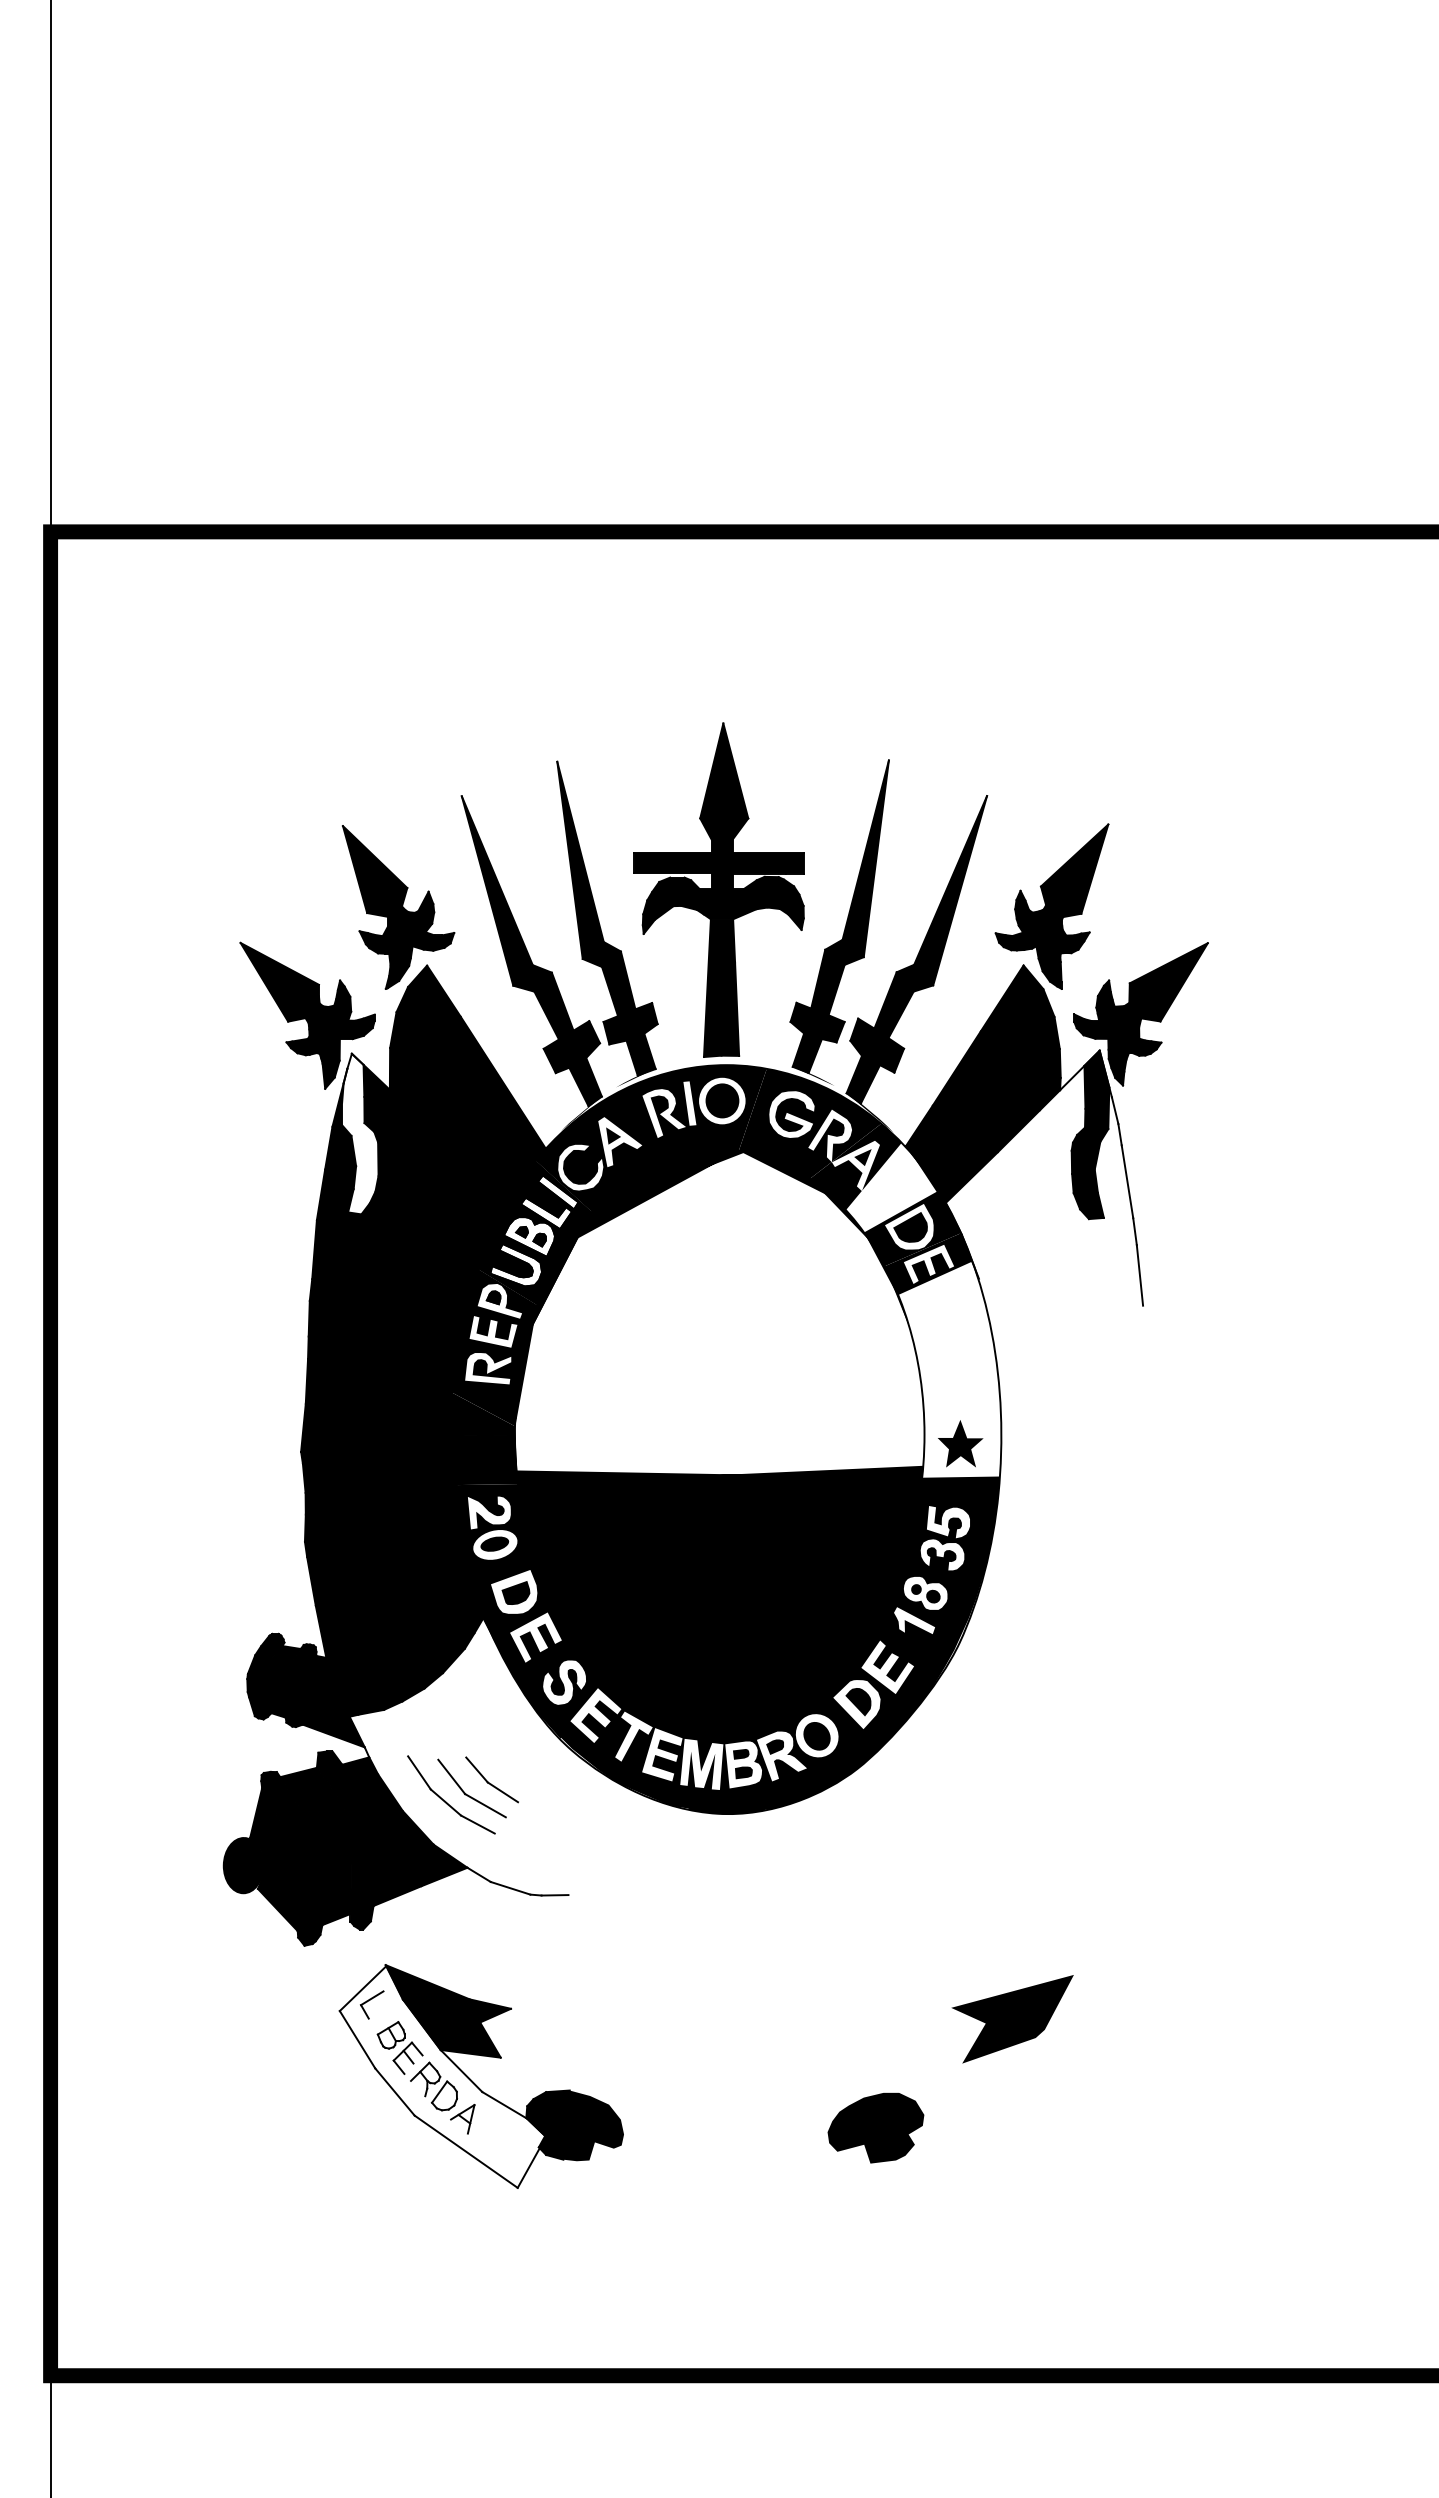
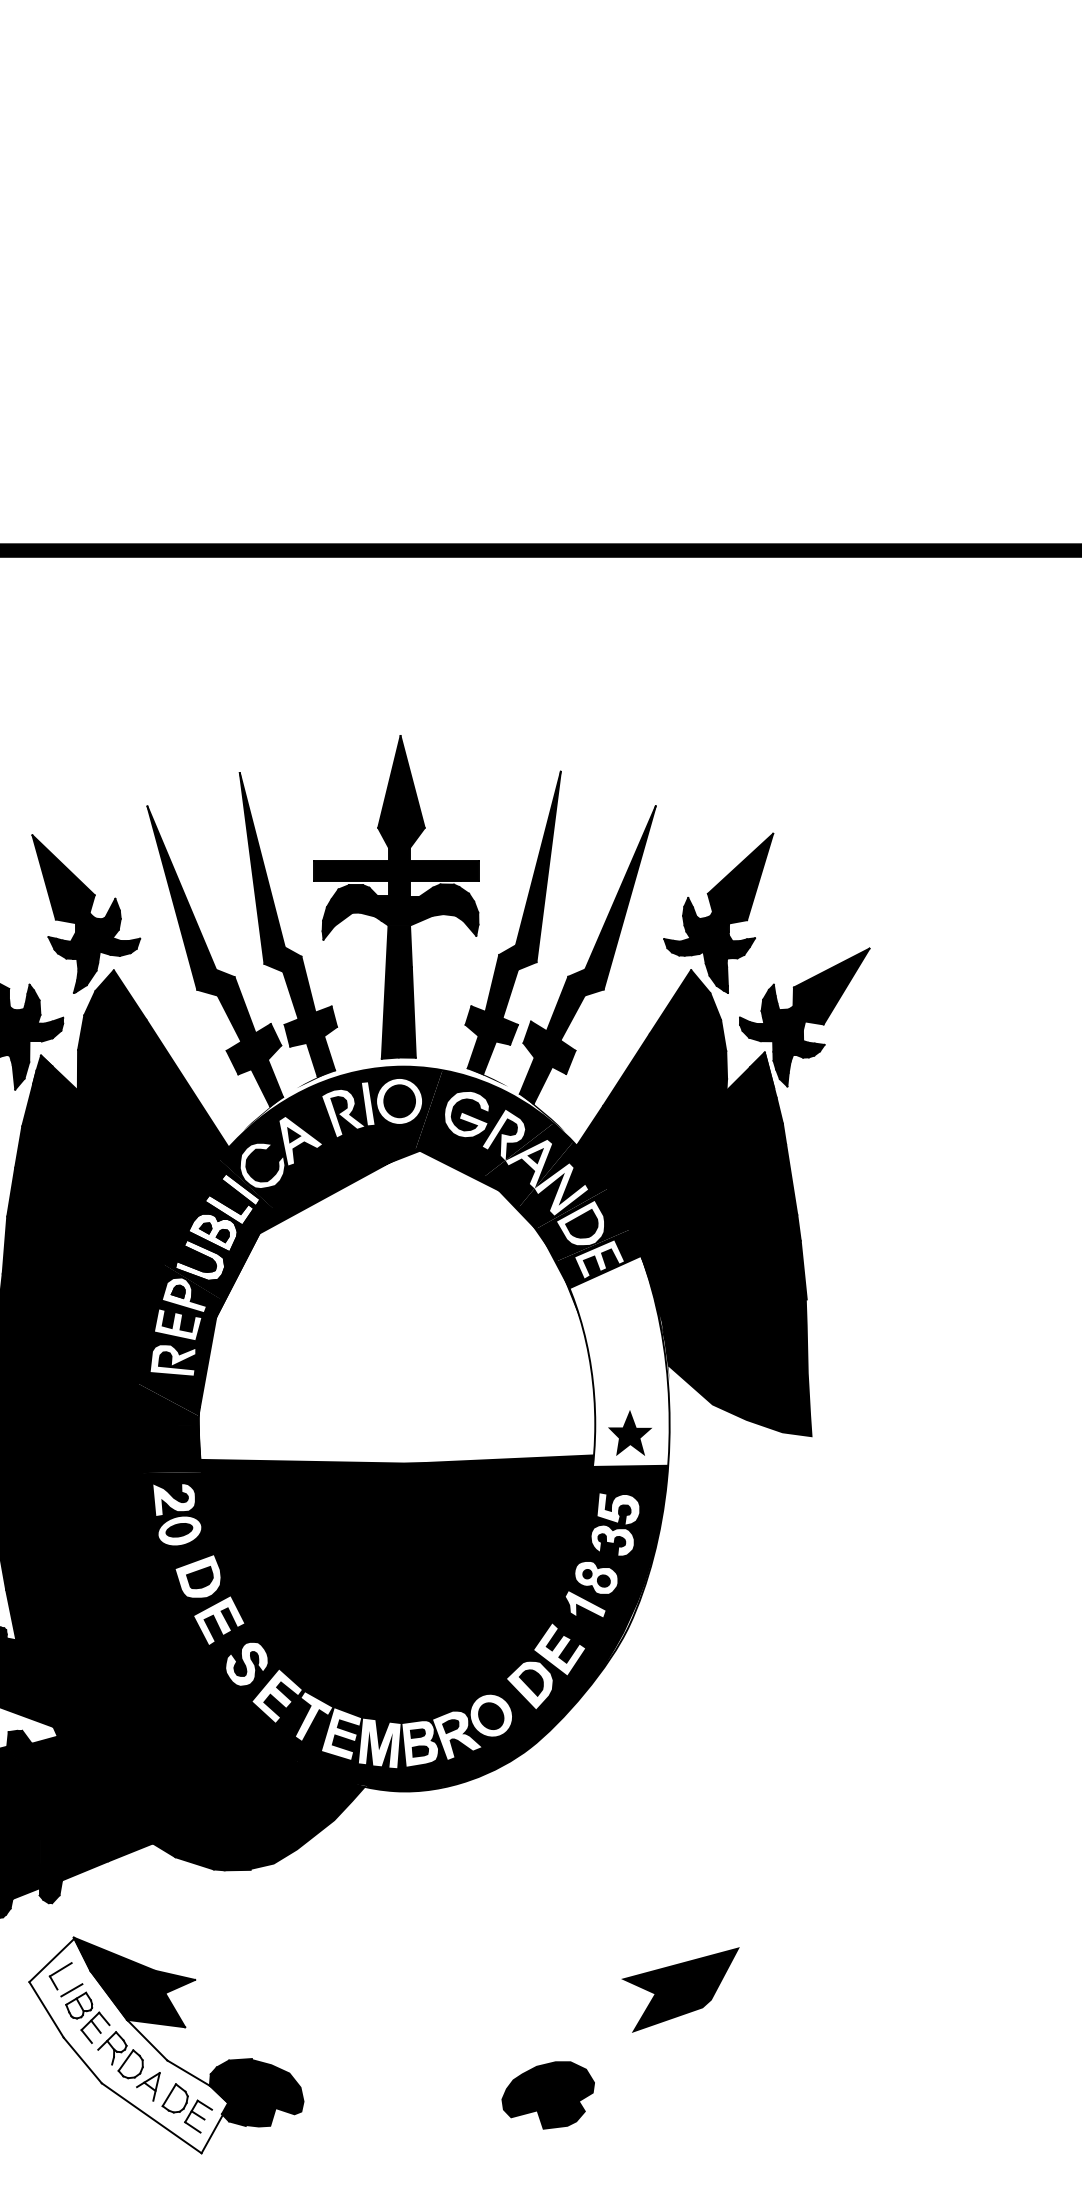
fill: (360, 1133) -> (49, 1132), added
fill: (891, 1204) -> (563, 1201), added
fill: (1047, 1256) -> (714, 1251), added
fill: (518, 1740) -> (202, 1720), added
line: (383, 2019) -> (71, 1990), added
part: (502, 2141) -> (186, 2108), added

